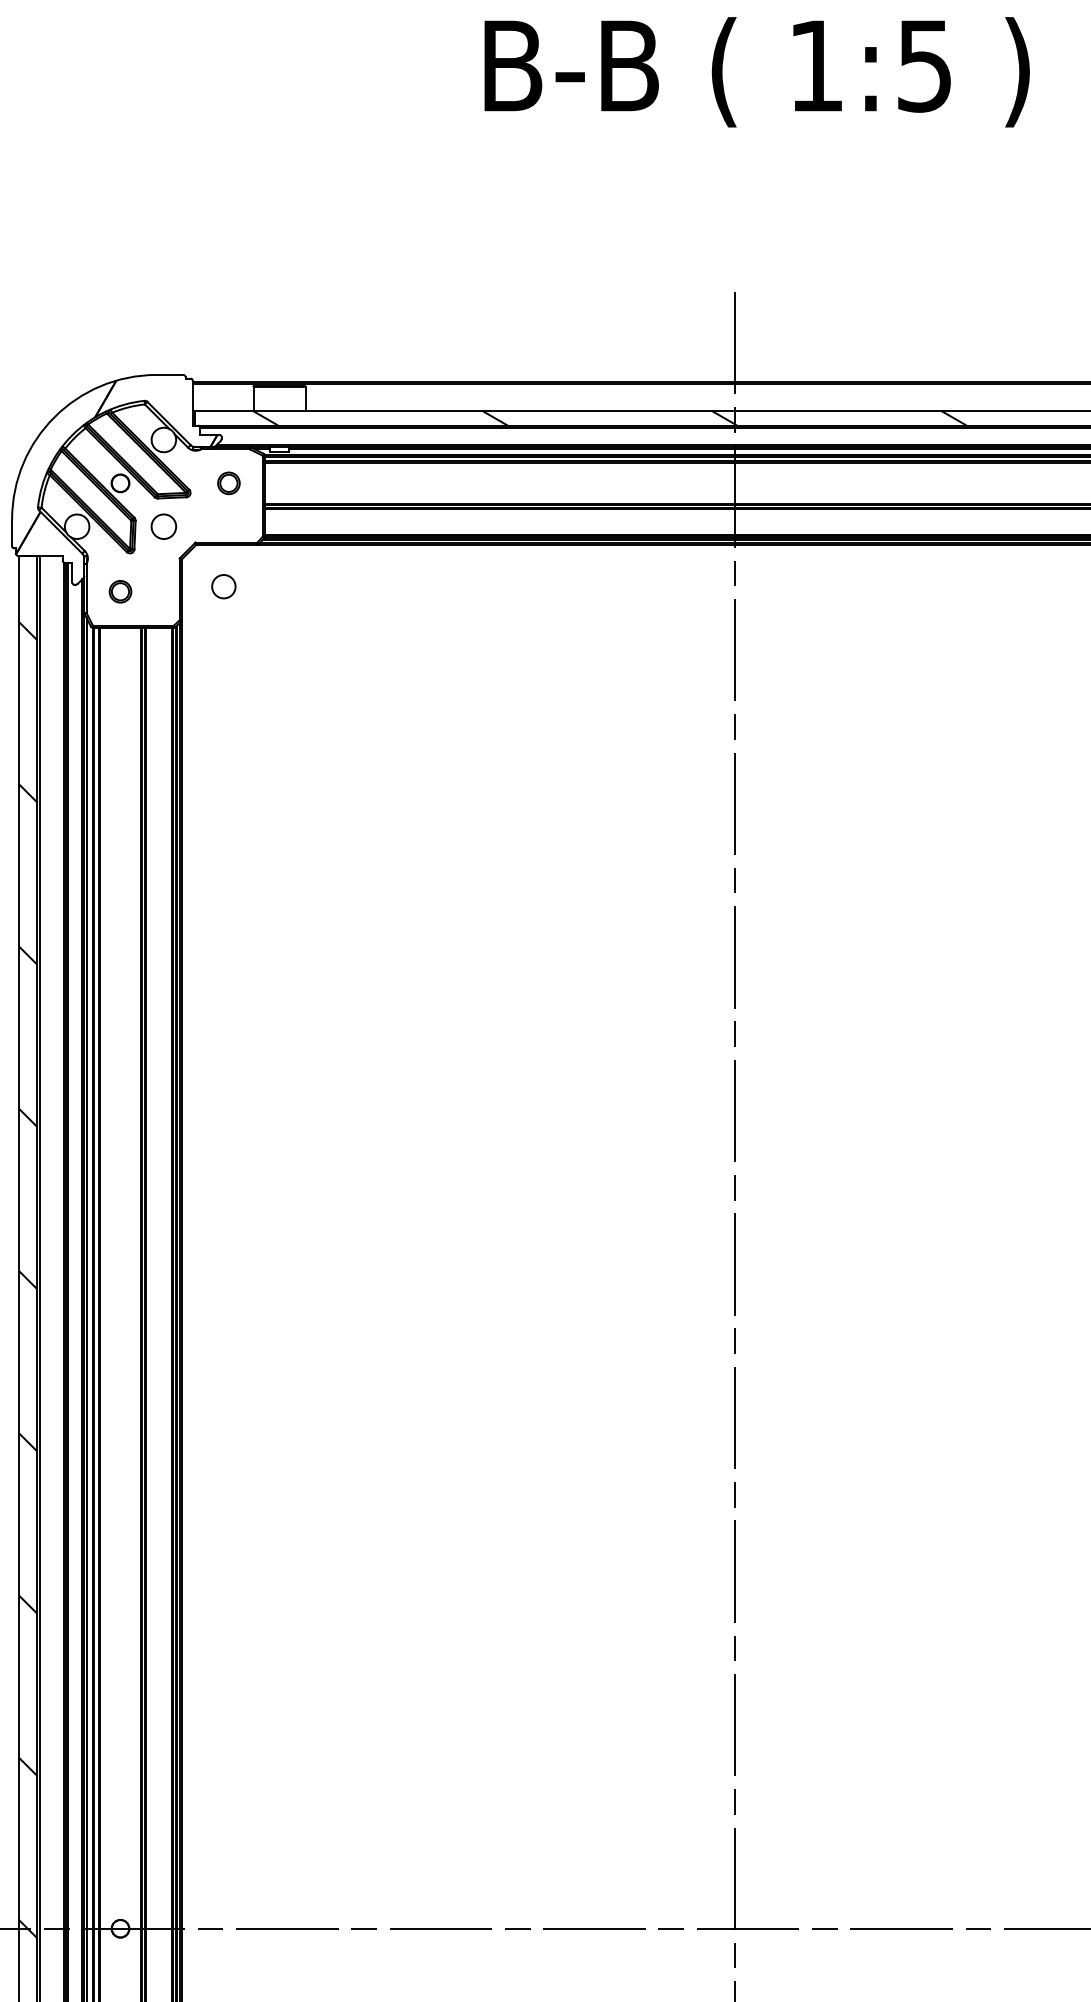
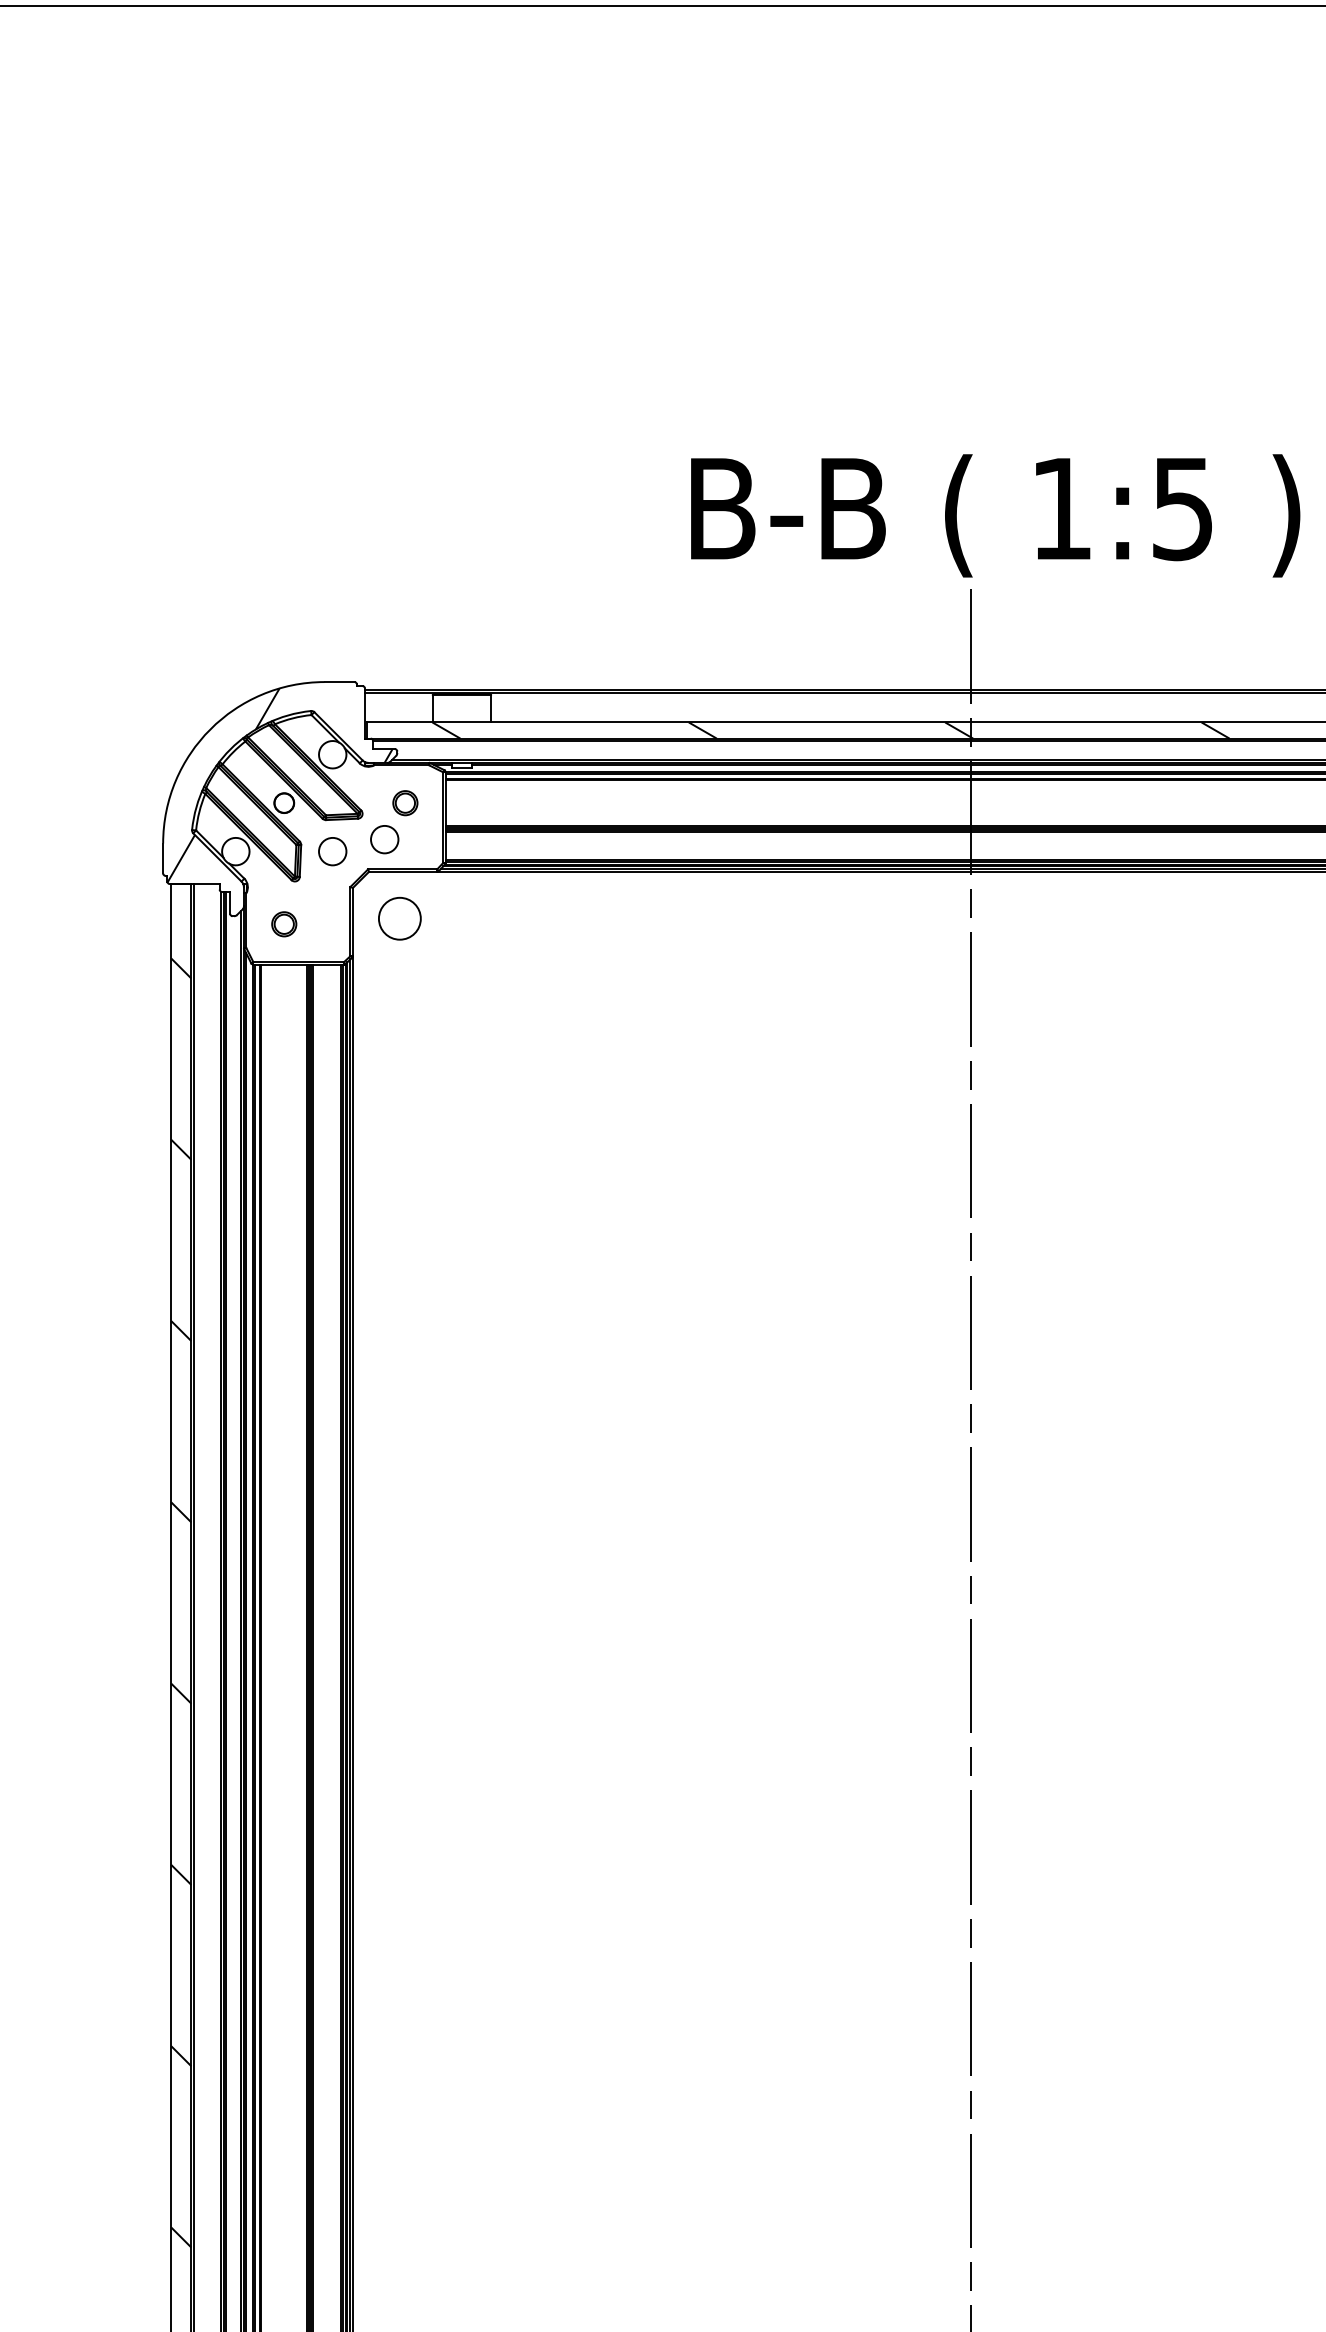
text: (757, 71) -> (995, 515), moved
hatch: (116, 467) -> (279, 785), removed
circle: (210, 515) -> (384, 839), added
circle: (223, 586) -> (399, 918), size x1.6

